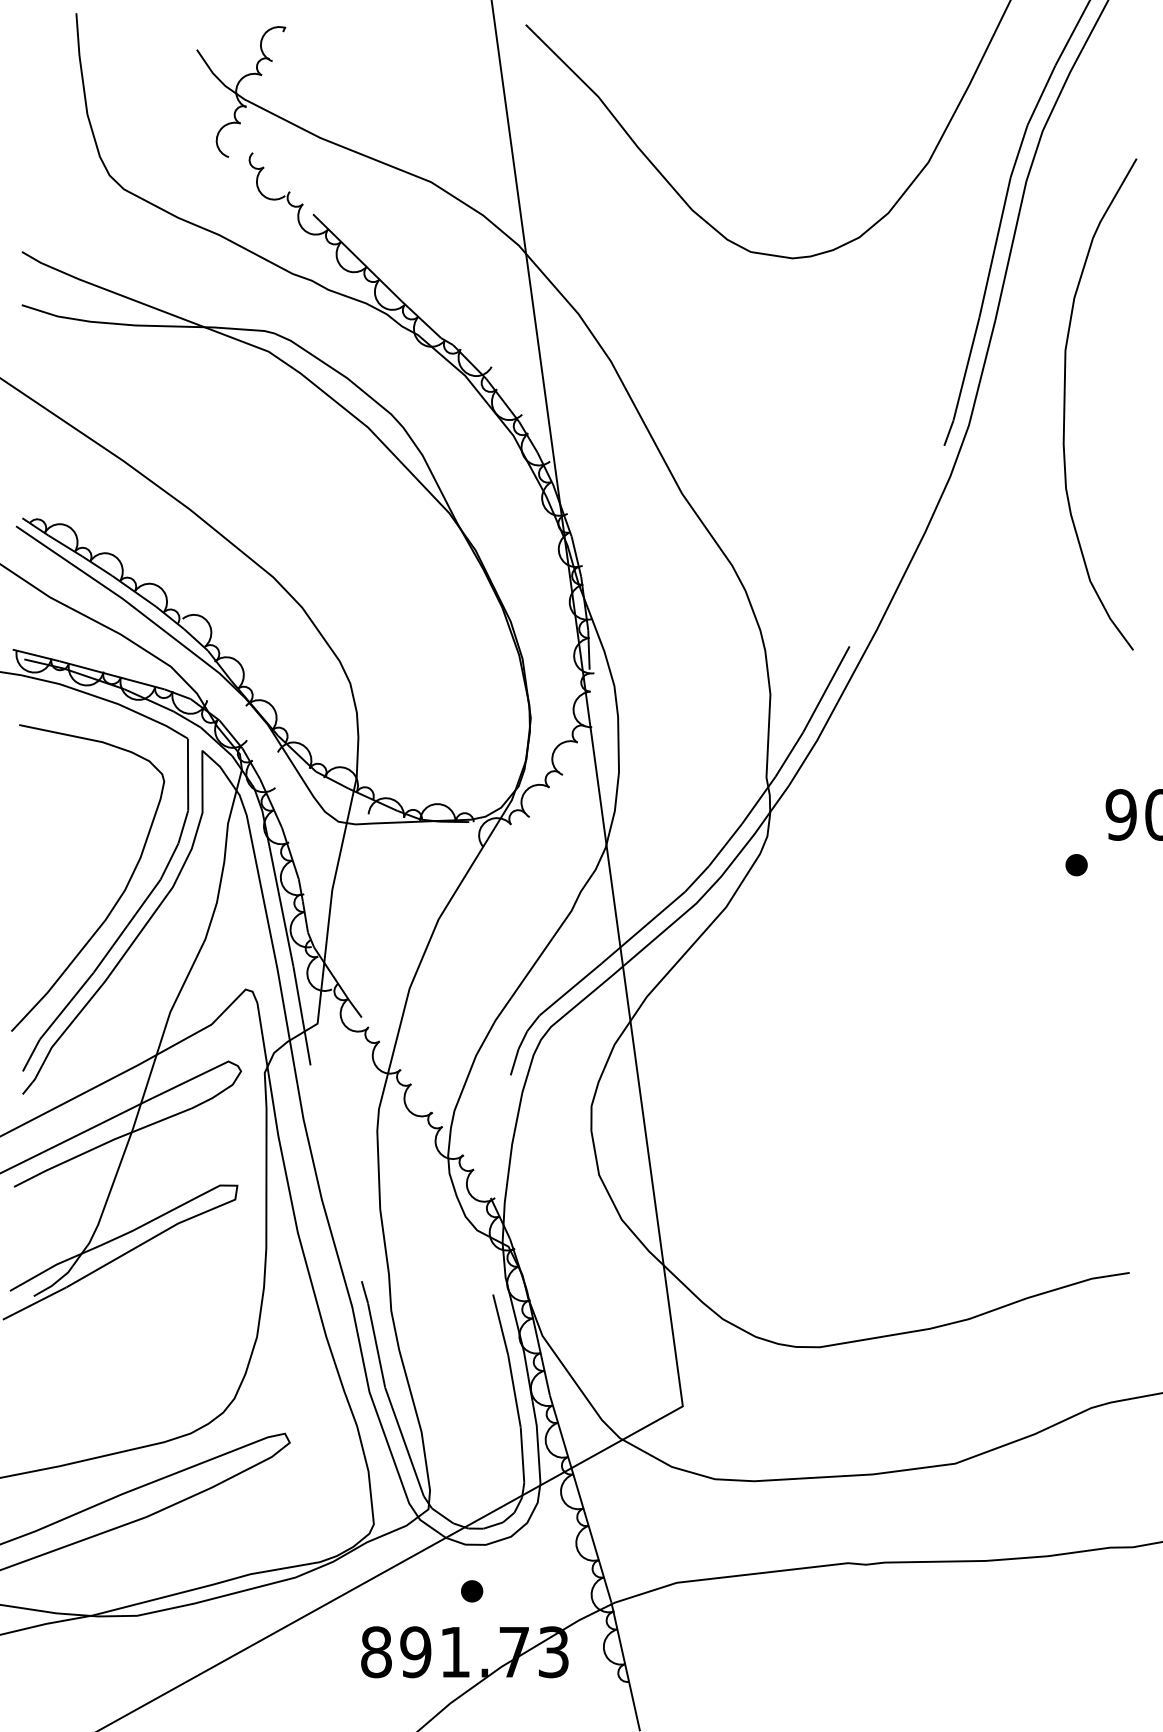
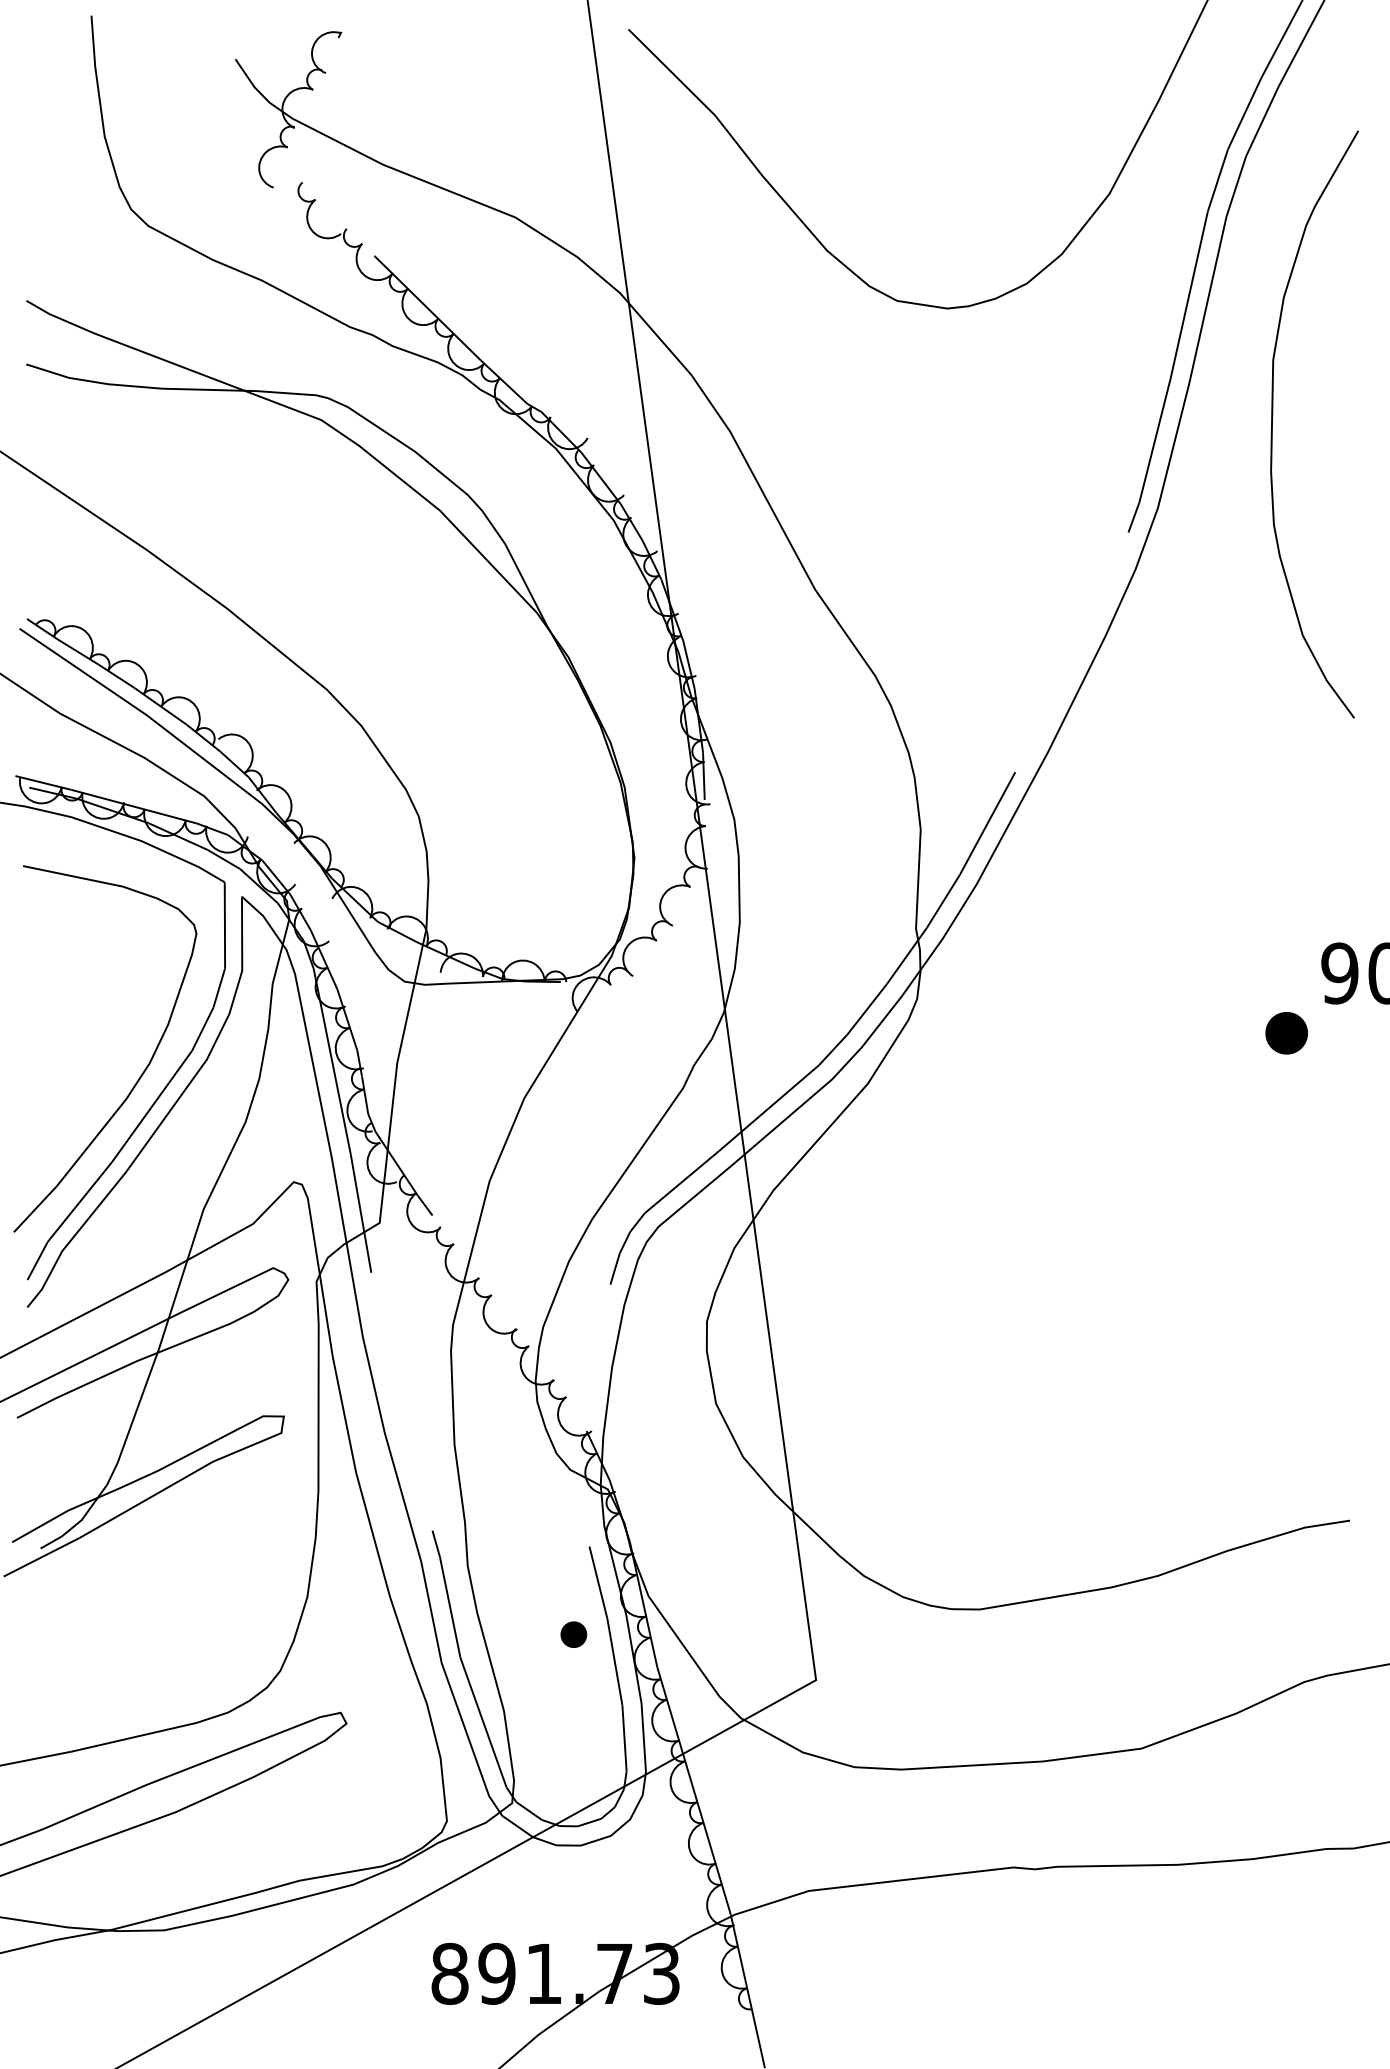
curve: (1065, 404) -> (1273, 424), moved
part: (1076, 865) -> (1286, 1033), size x1.6
part: (472, 1591) -> (574, 1634), moved

